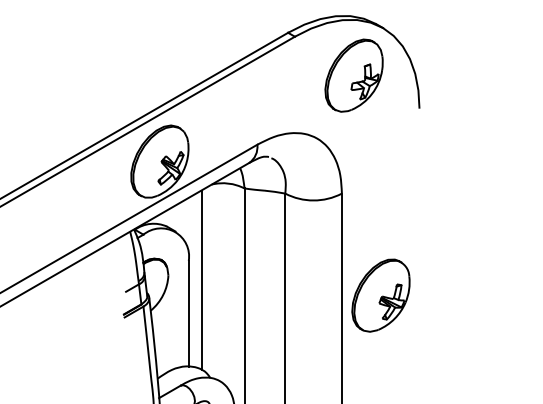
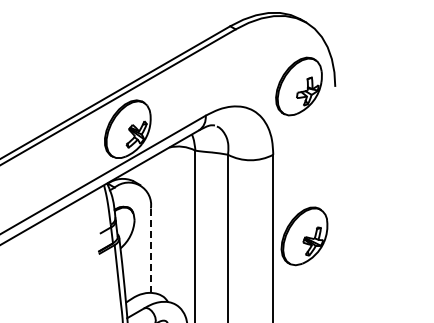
part: (353, 75) -> (298, 86), moved
line: (202, 279) -> (161, 223), removed
line: (188, 313) -> (150, 250), solid -> dashed

